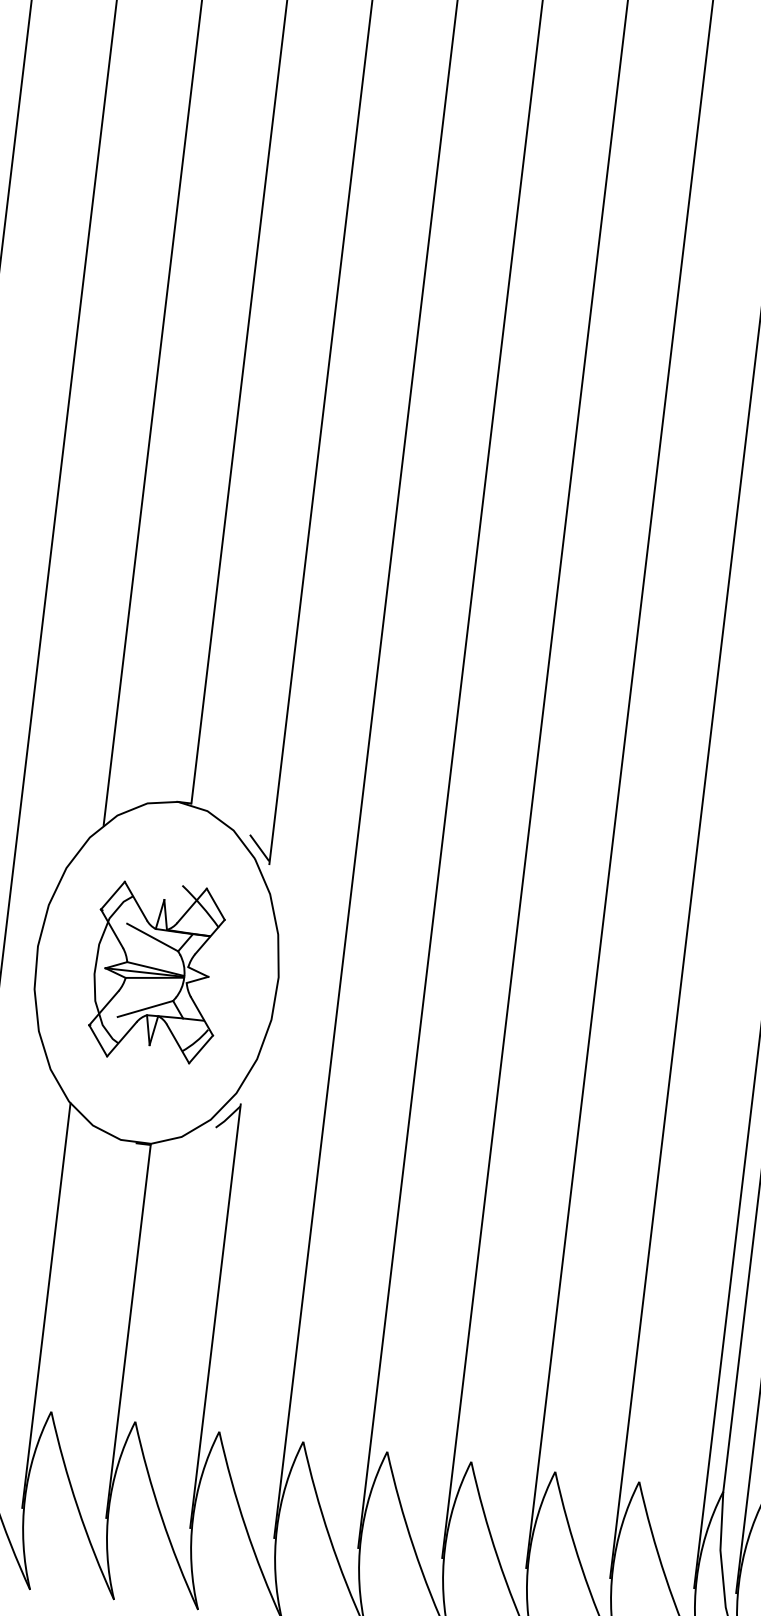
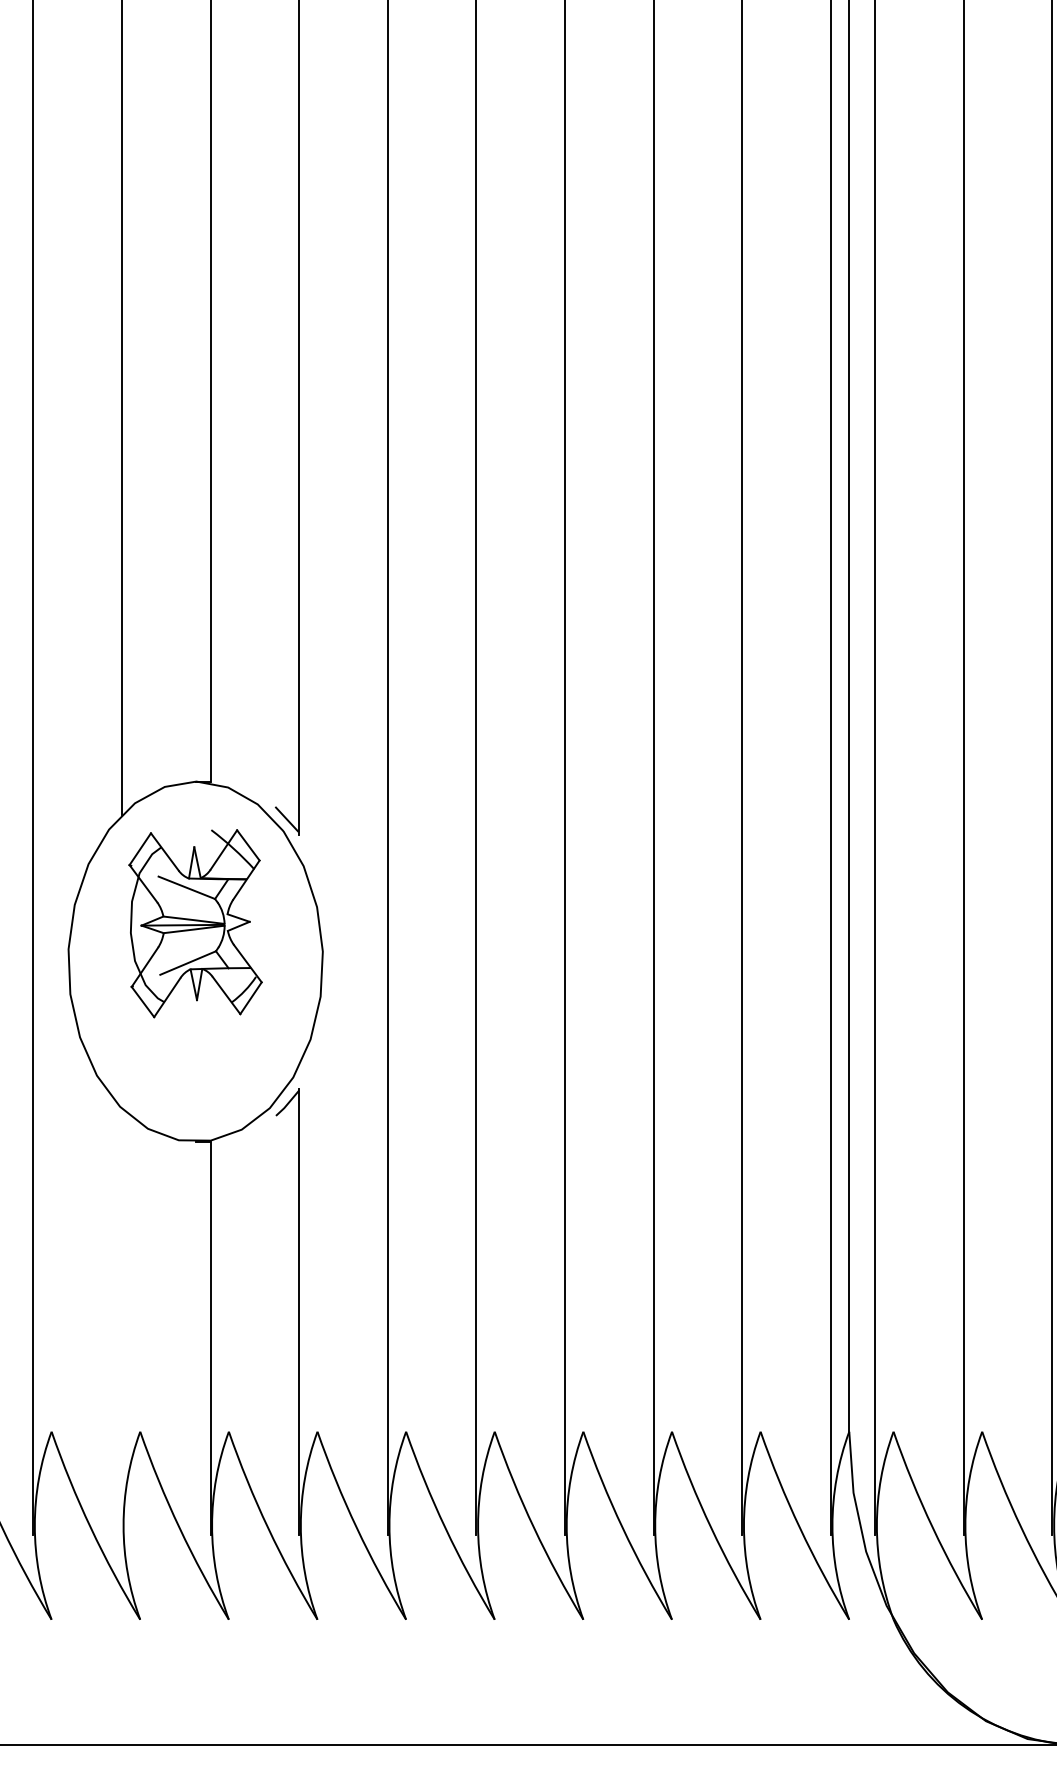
part: (156, 972) -> (195, 923), moved
line: (46, 1305) -> (121, 1321), removed

